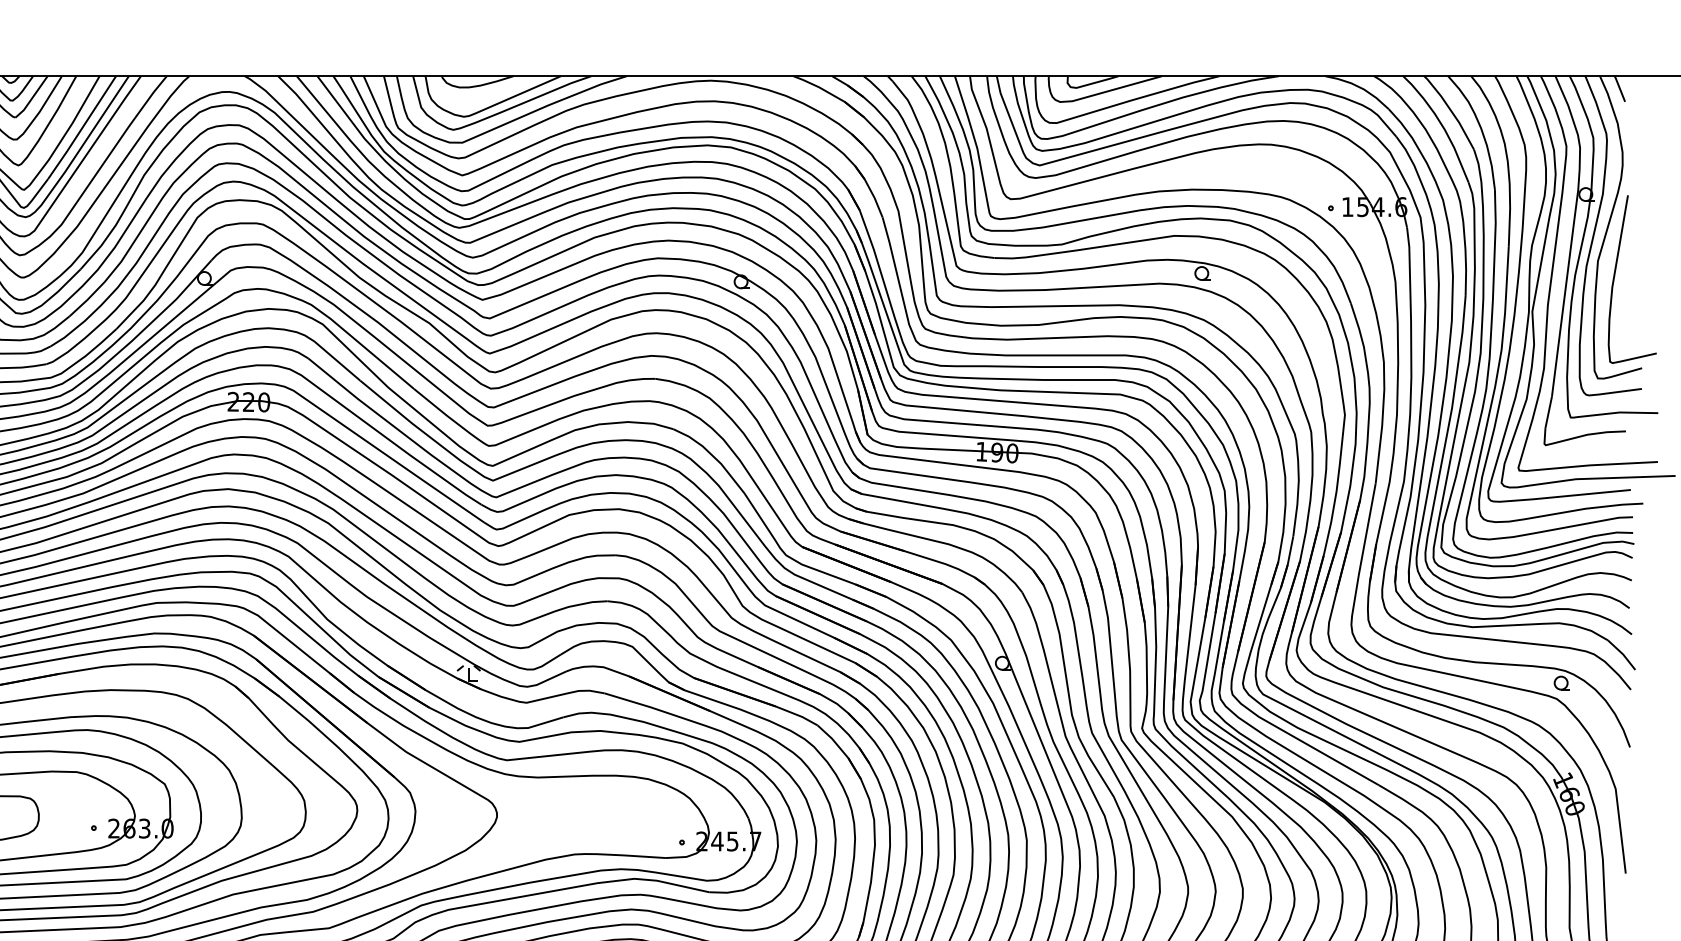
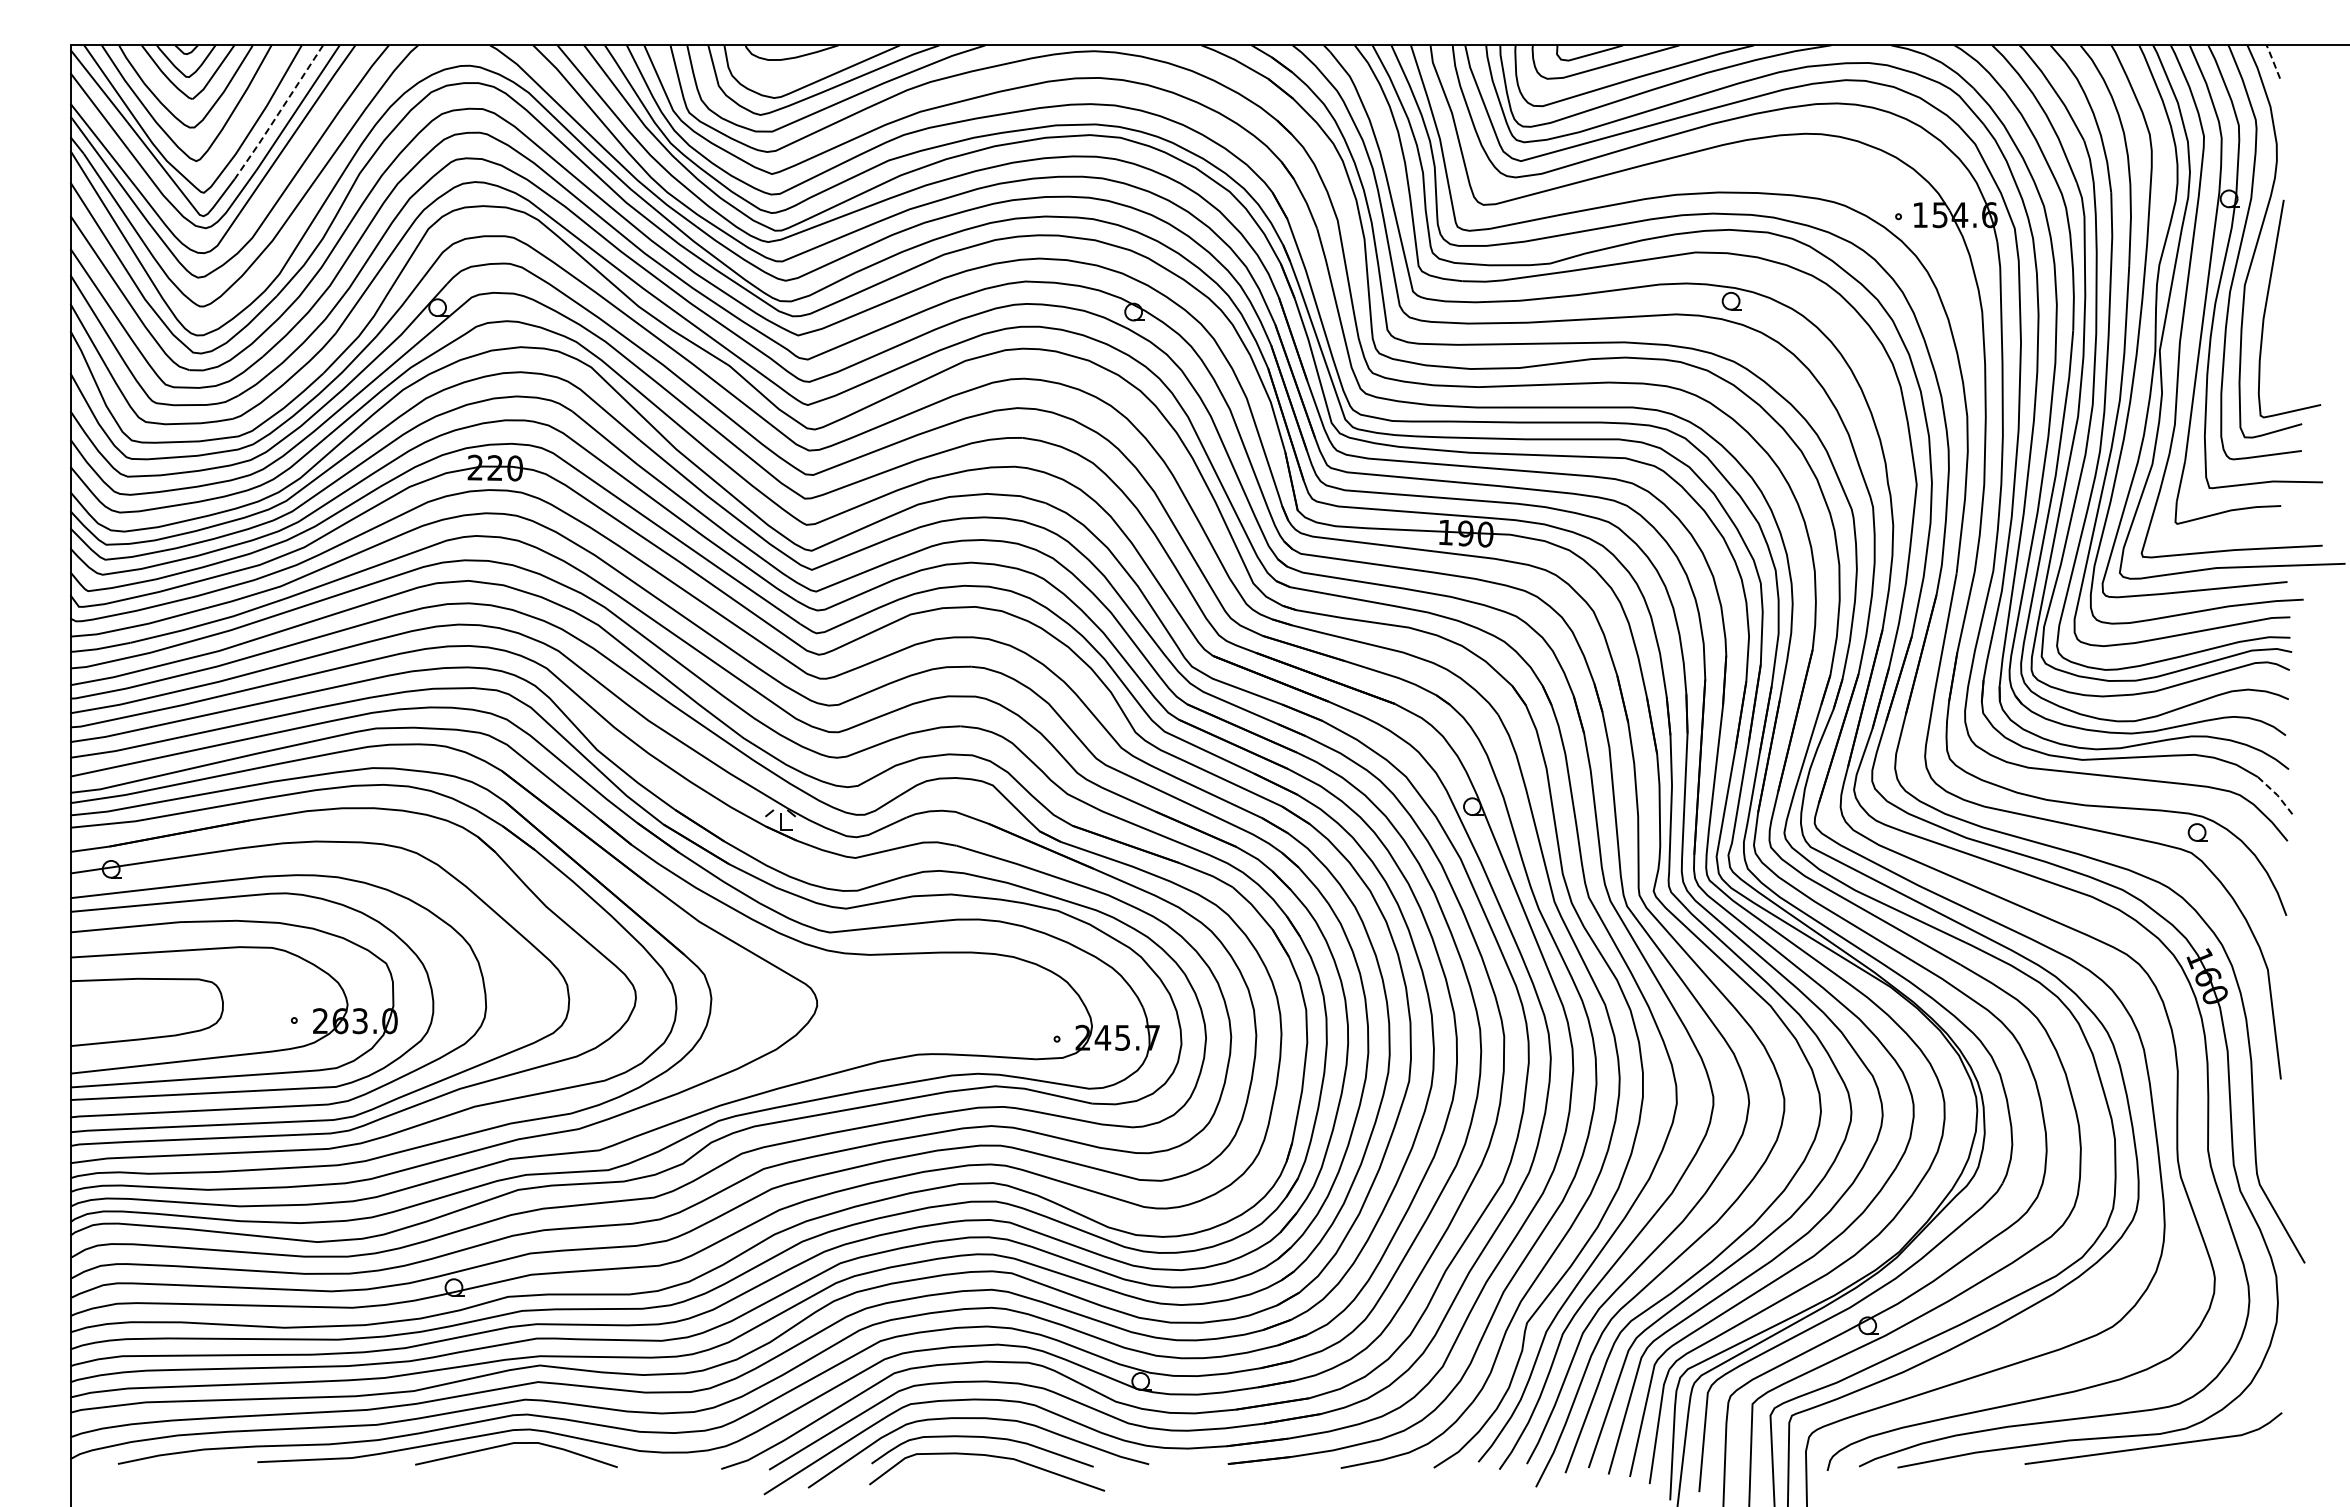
line: (1620, 88) -> (2273, 61), solid -> dashed
line: (82, 127) -> (279, 112), solid -> dashed
line: (1623, 654) -> (2277, 795), solid -> dashed

